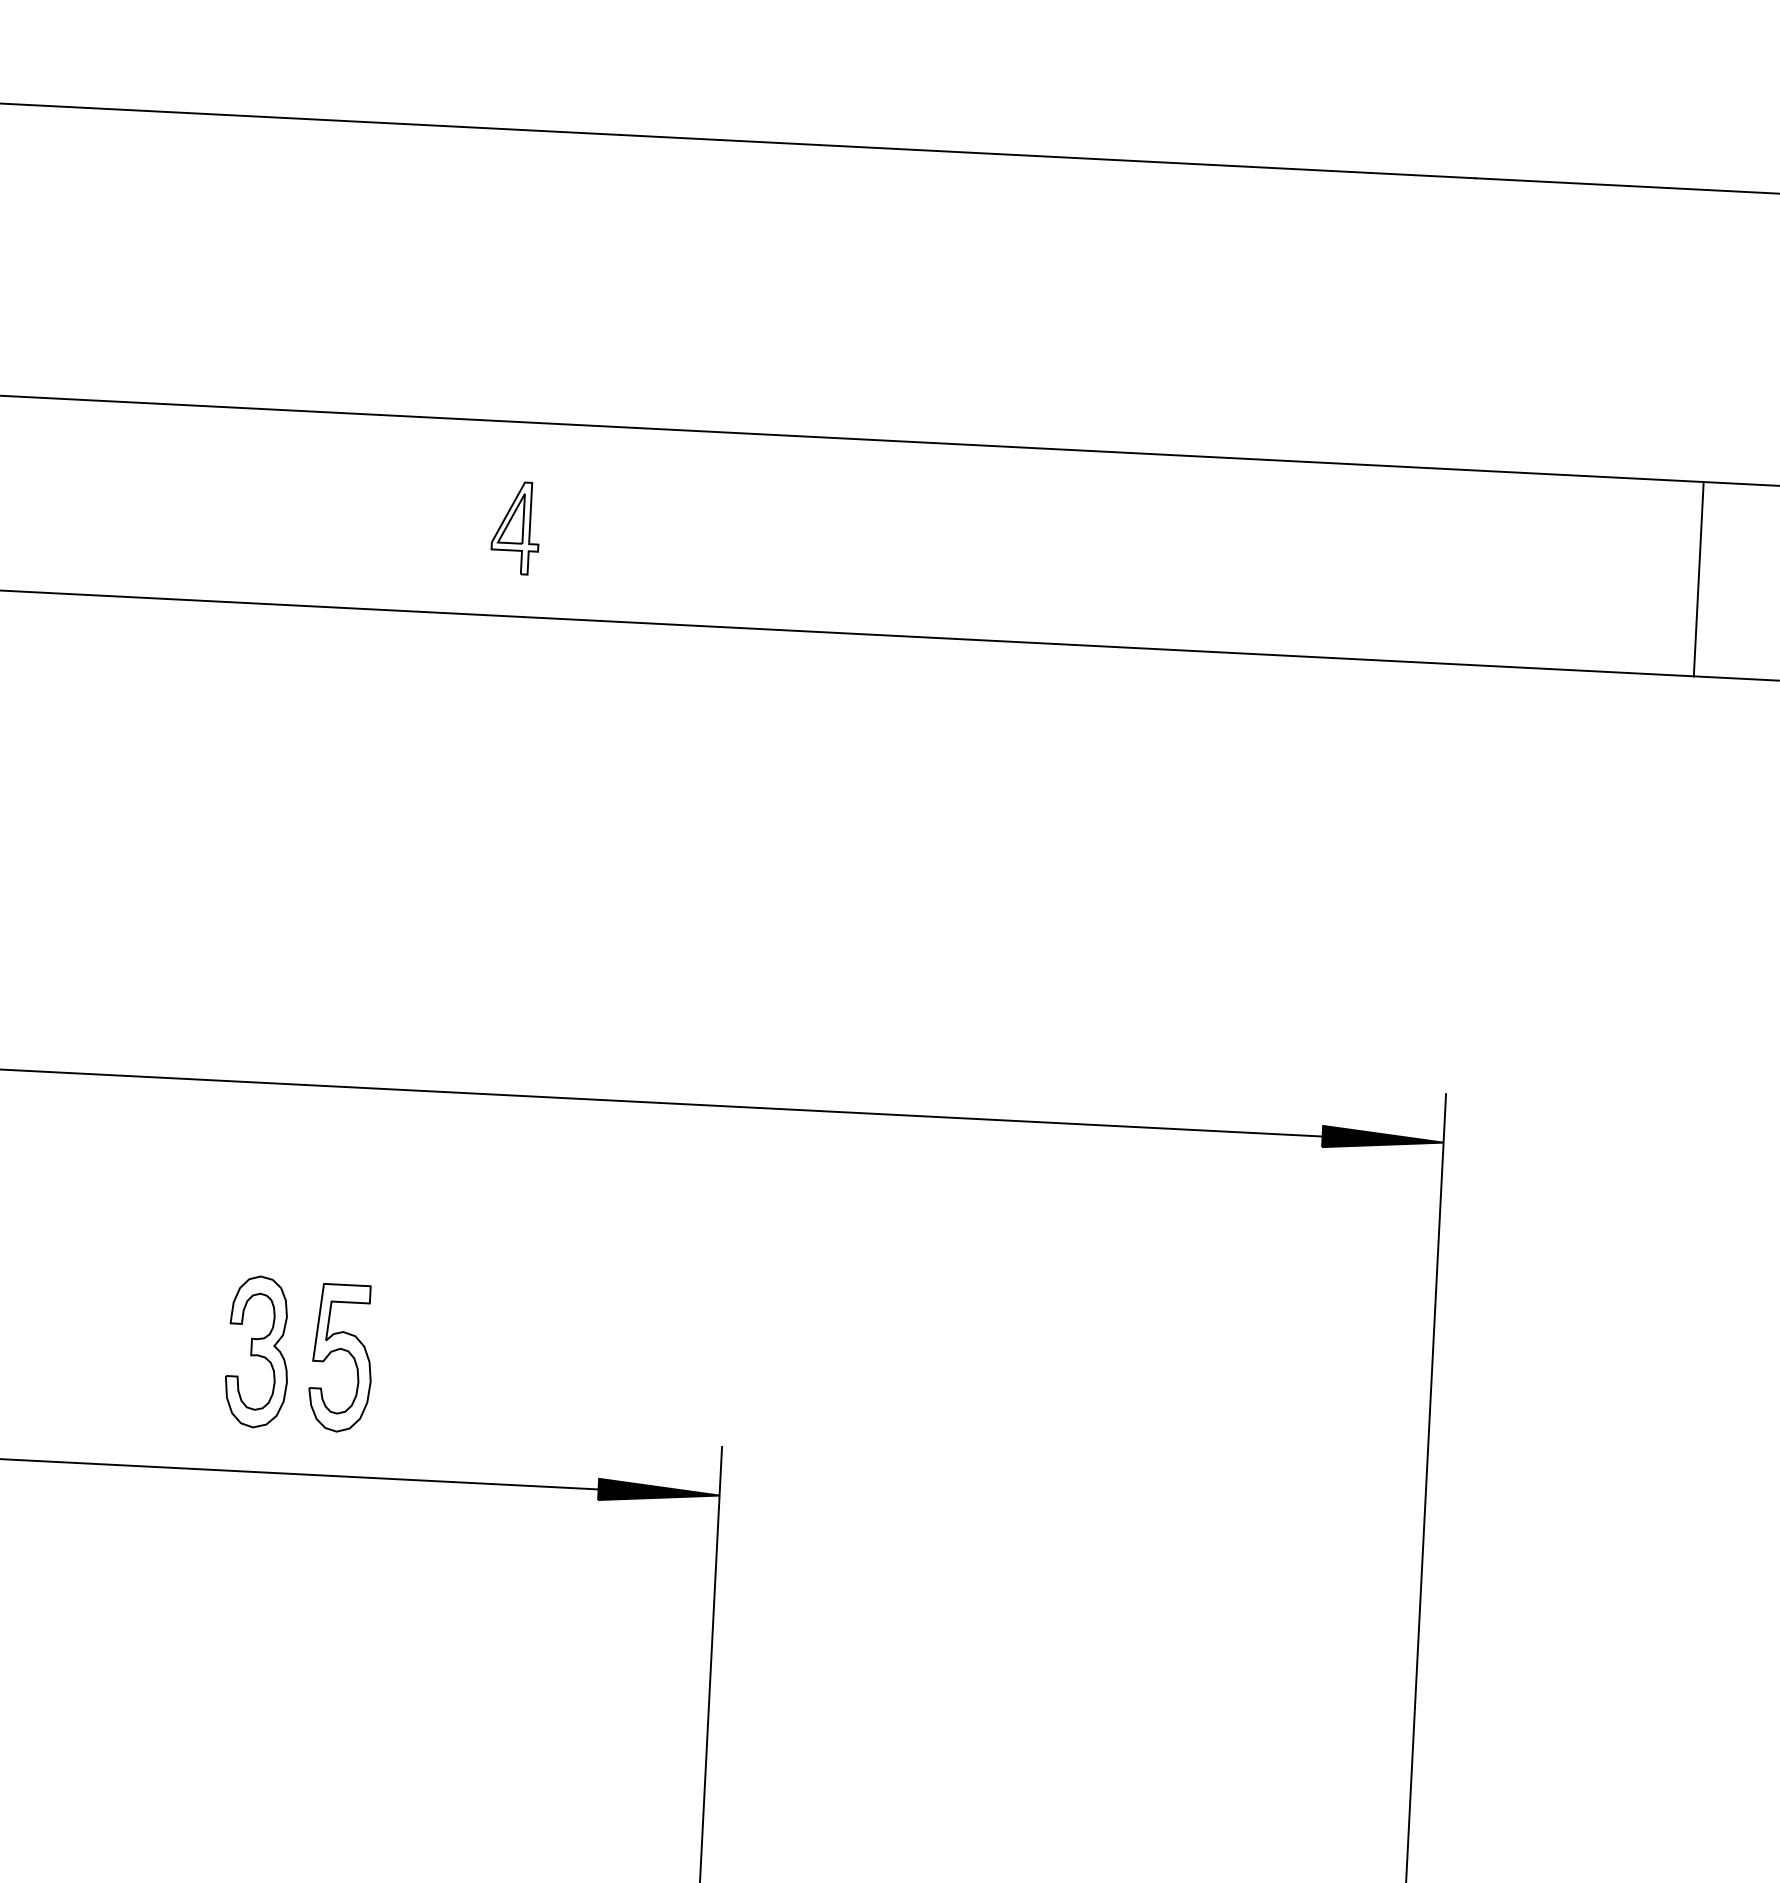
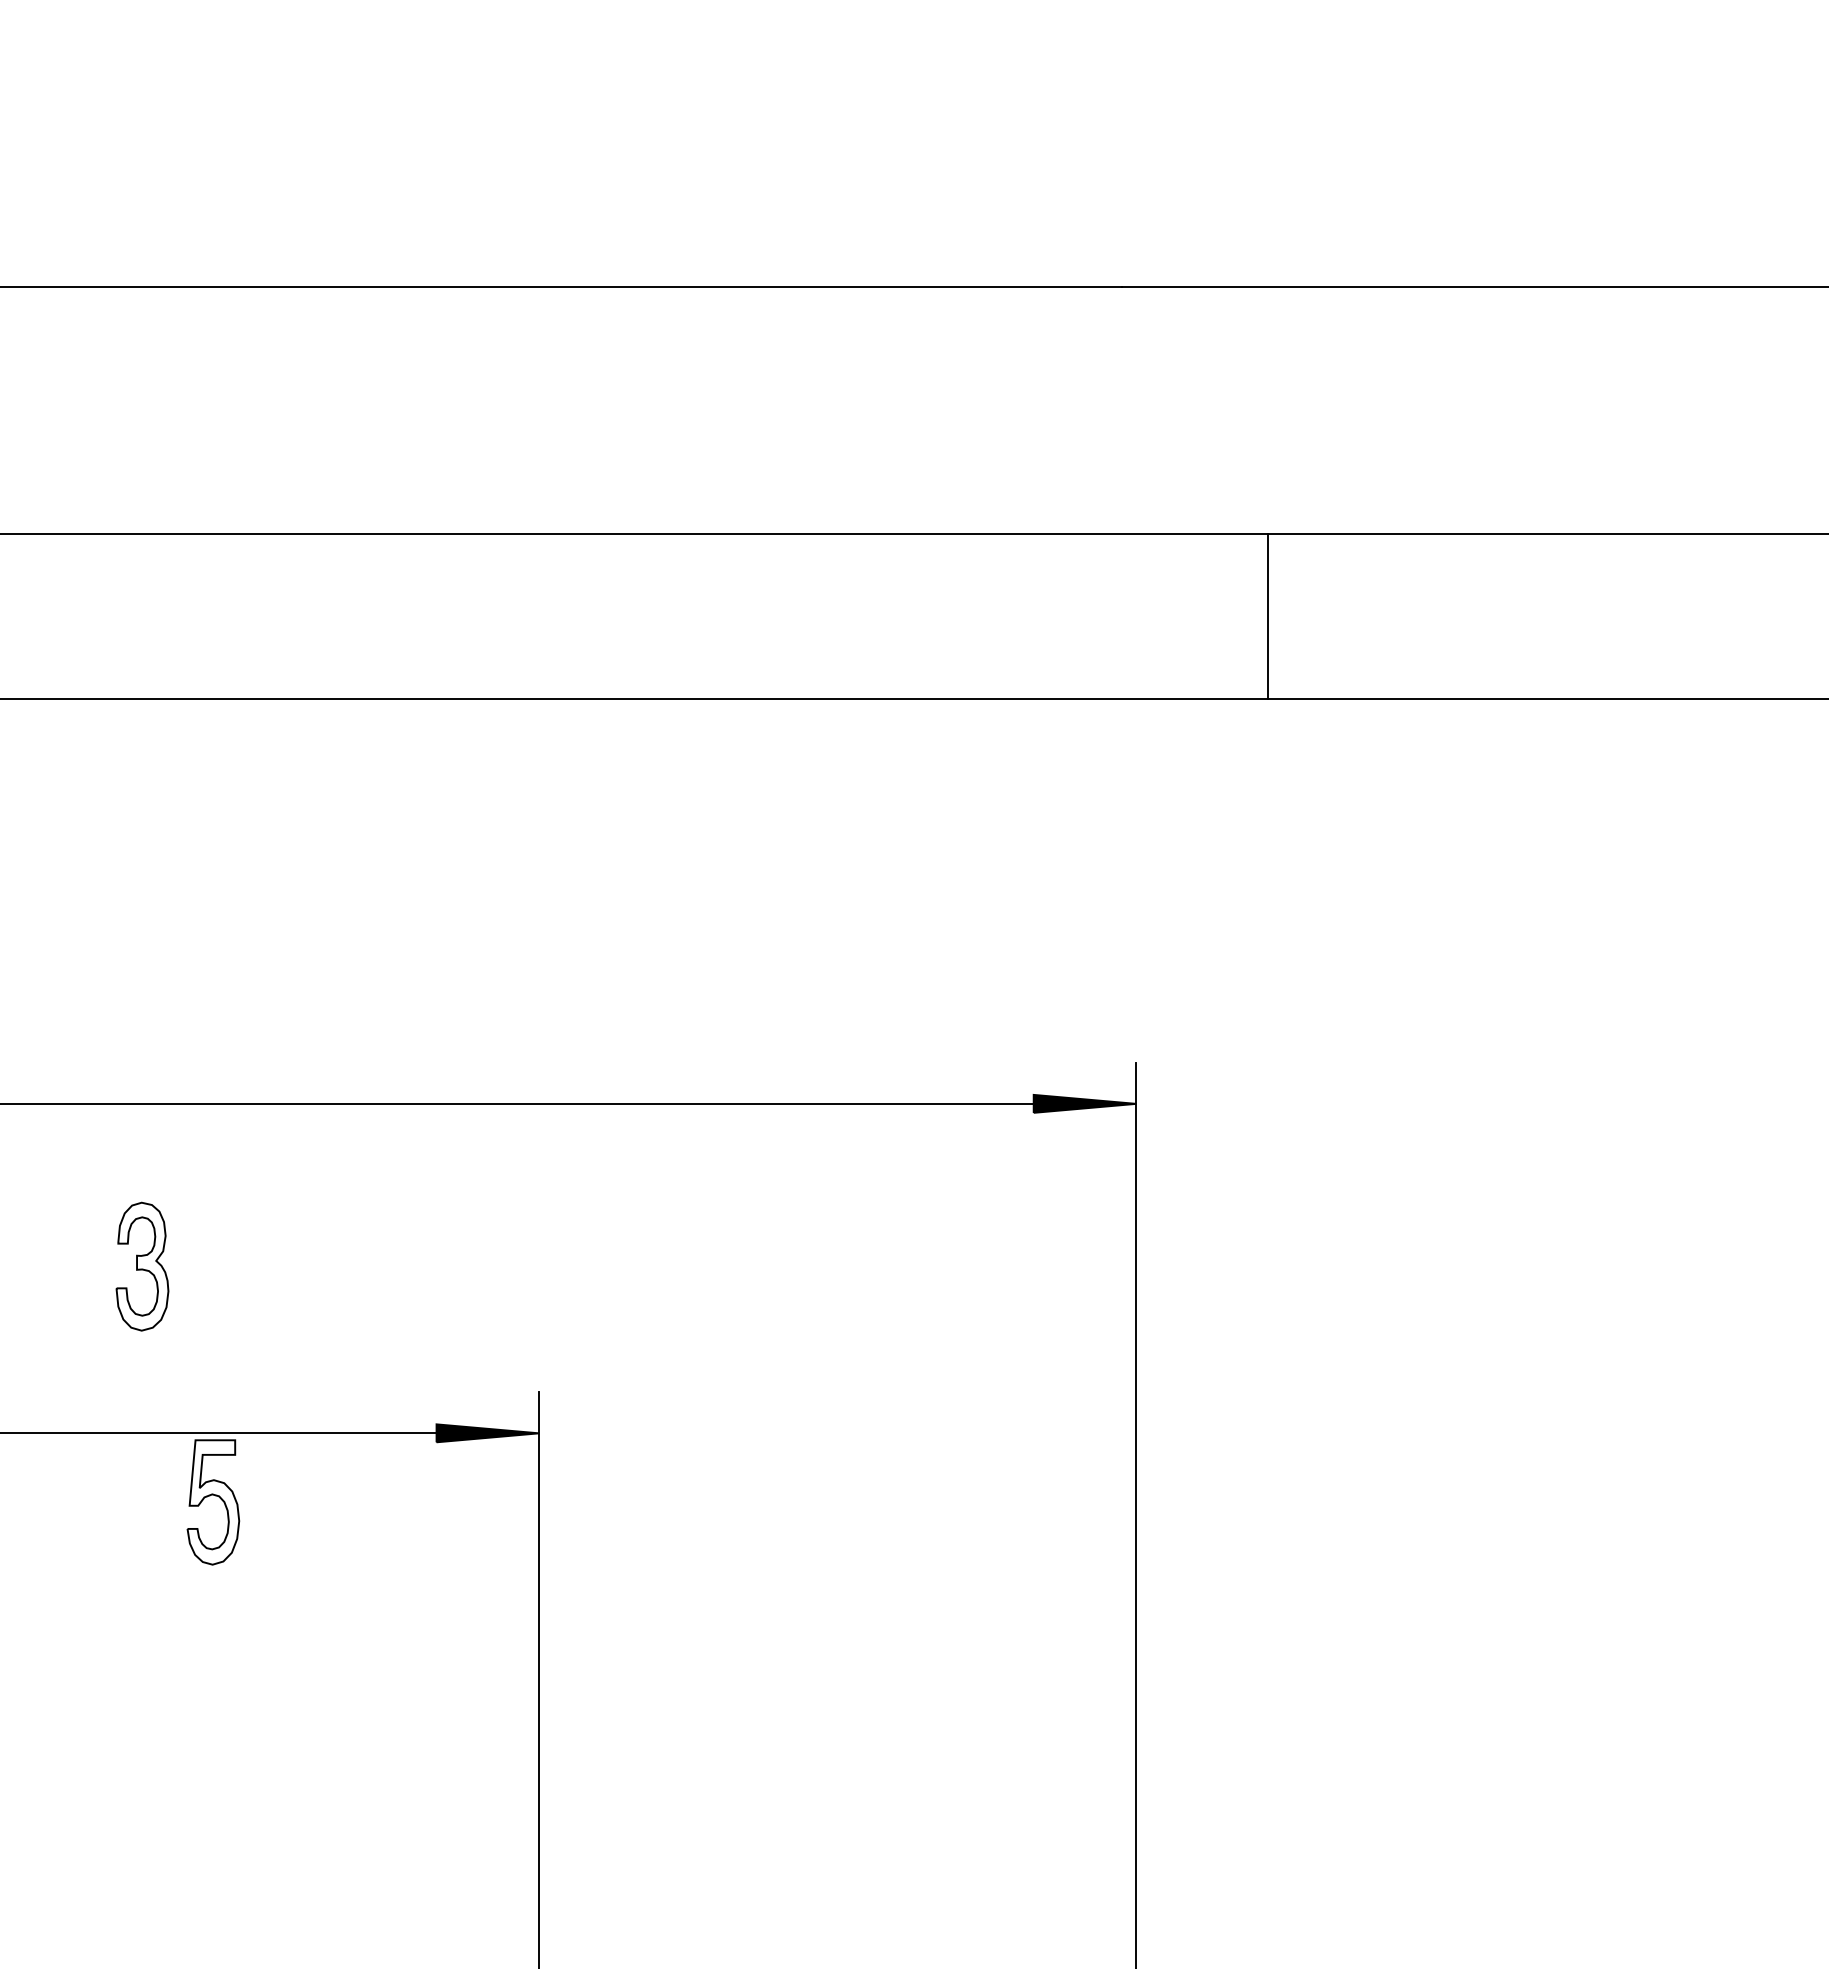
part: (515, 527) -> (325, 623), removed
line: (1698, 579) -> (1267, 616), moved
part: (257, 1351) -> (142, 1266), moved
part: (344, 1351) -> (215, 1496), moved

